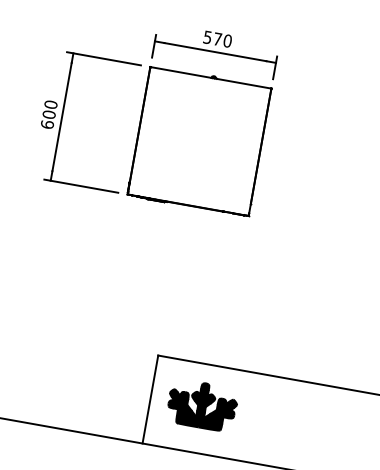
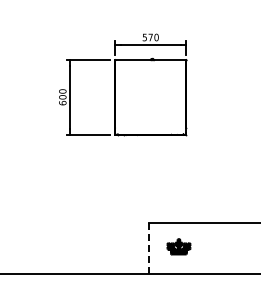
line: (149, 399) -> (148, 248), solid -> dashed
part: (201, 404) -> (178, 246), size x0.6

